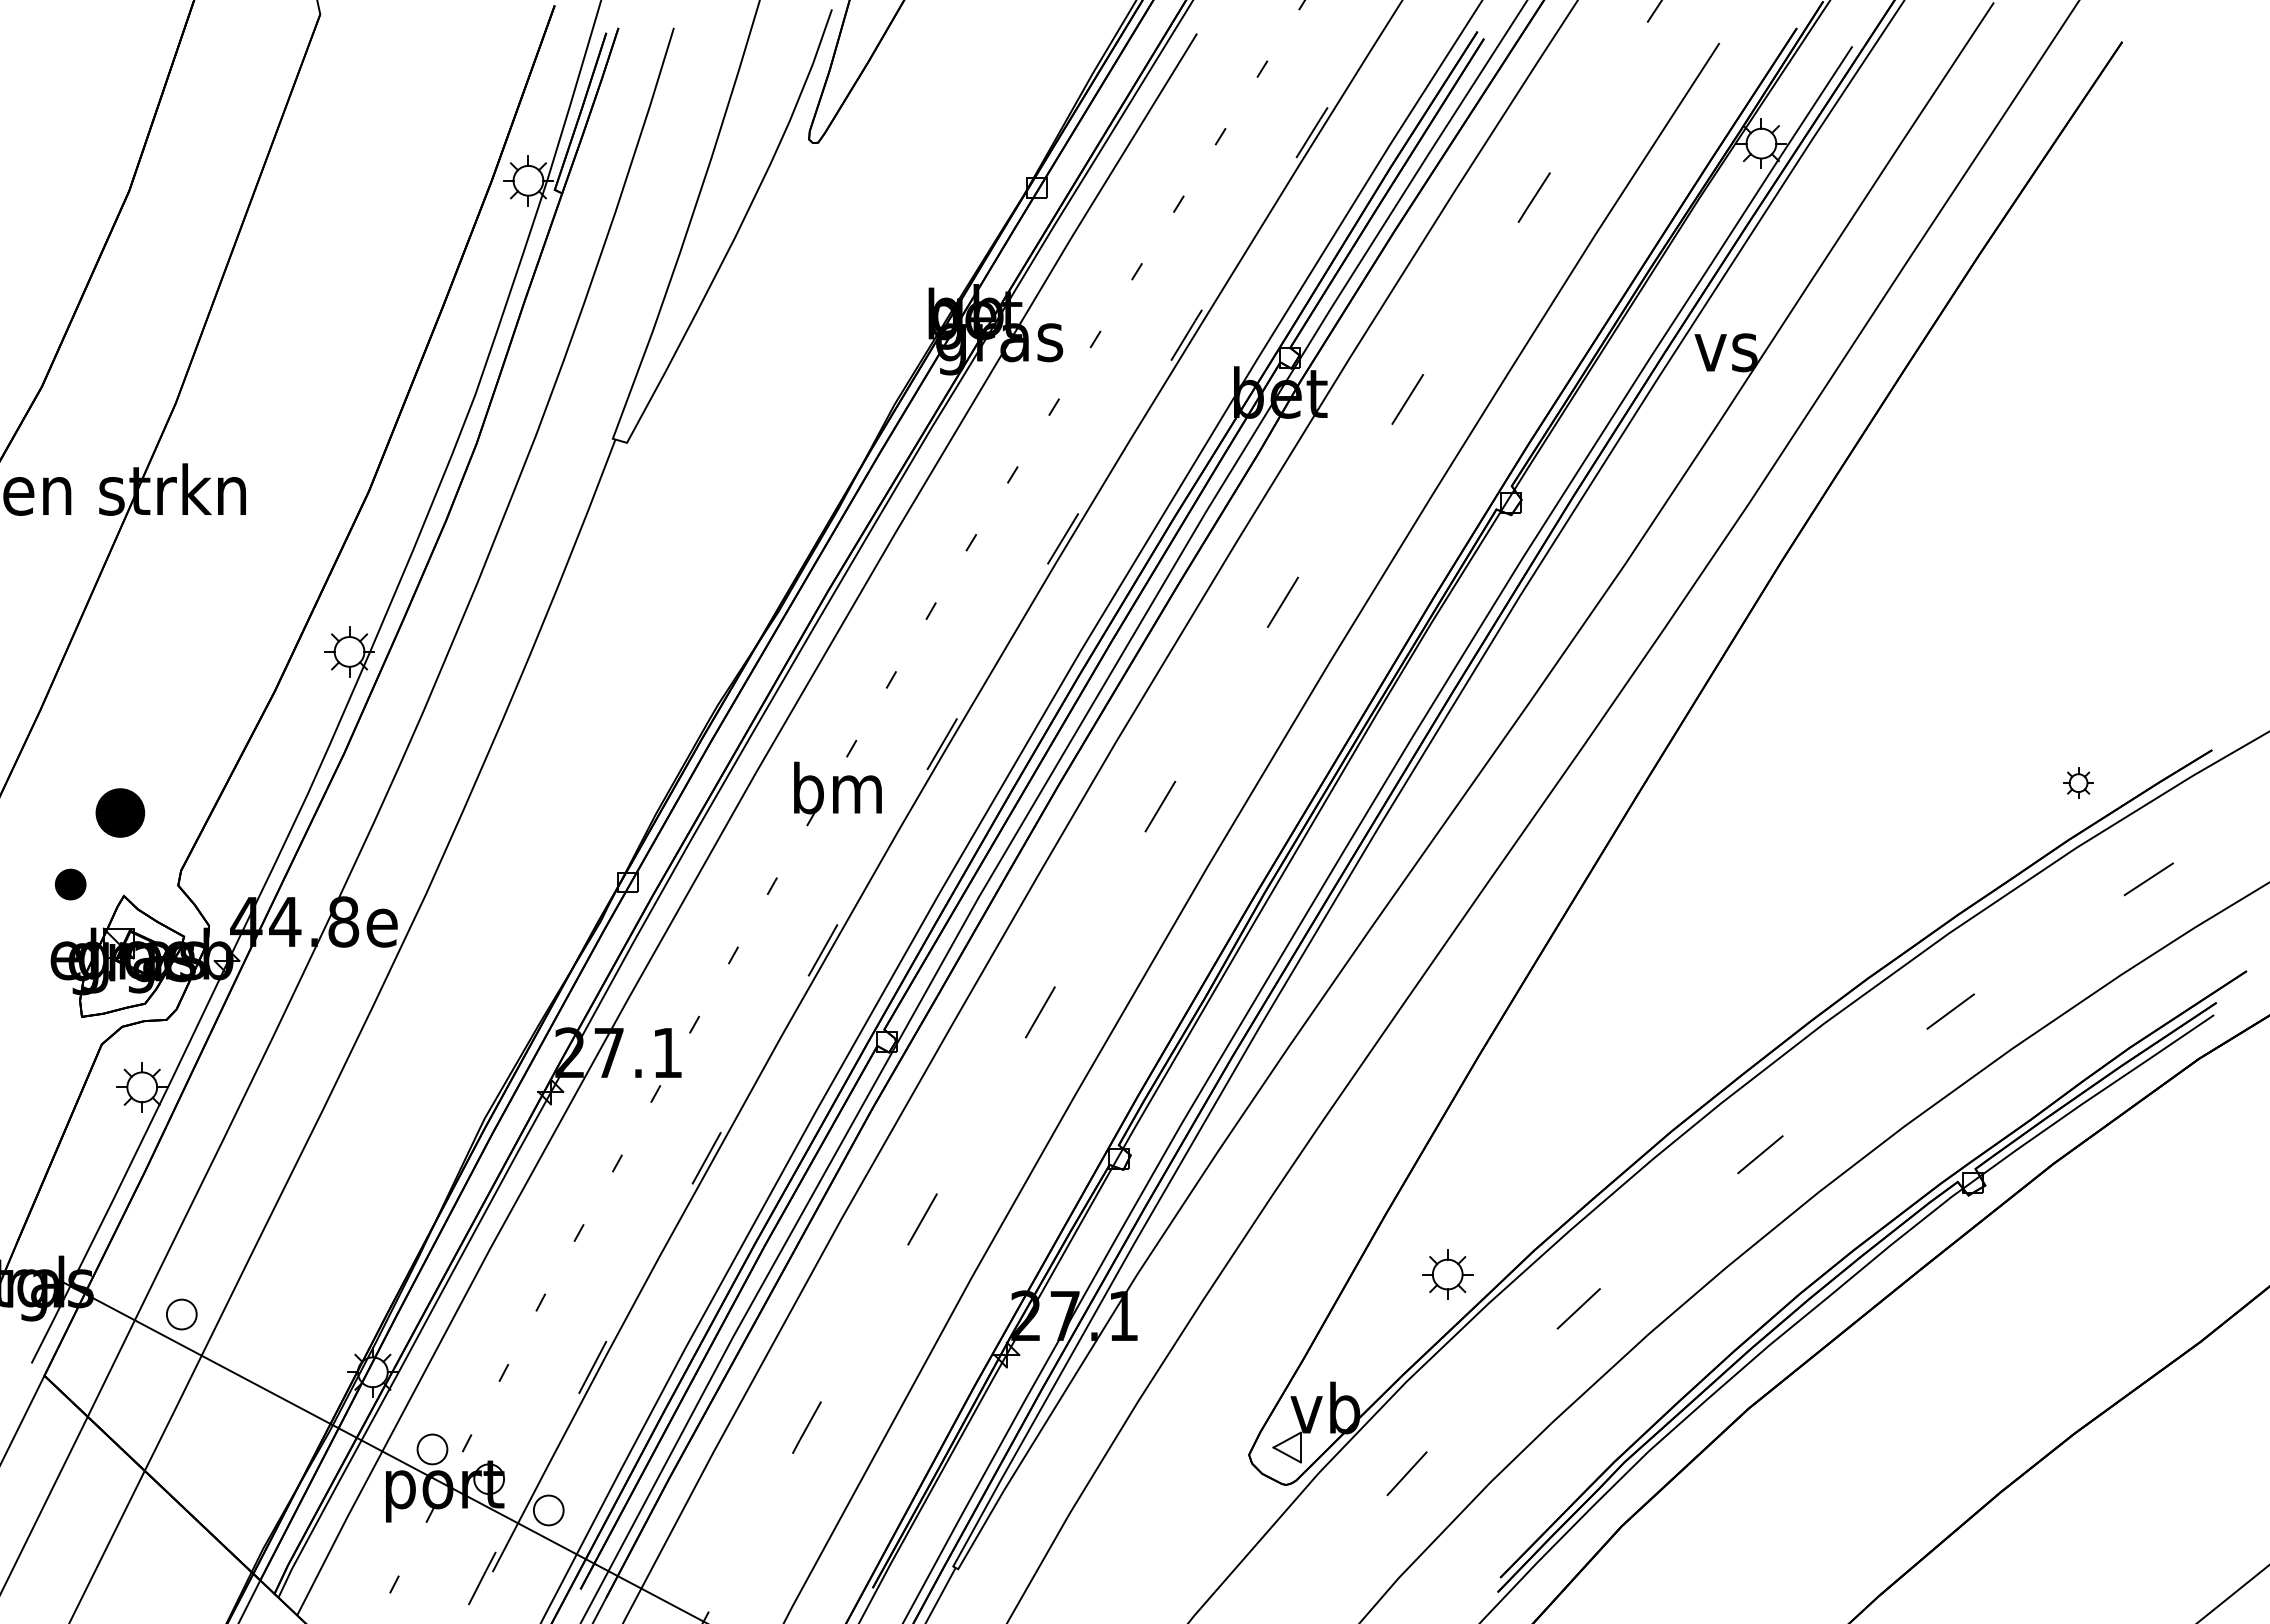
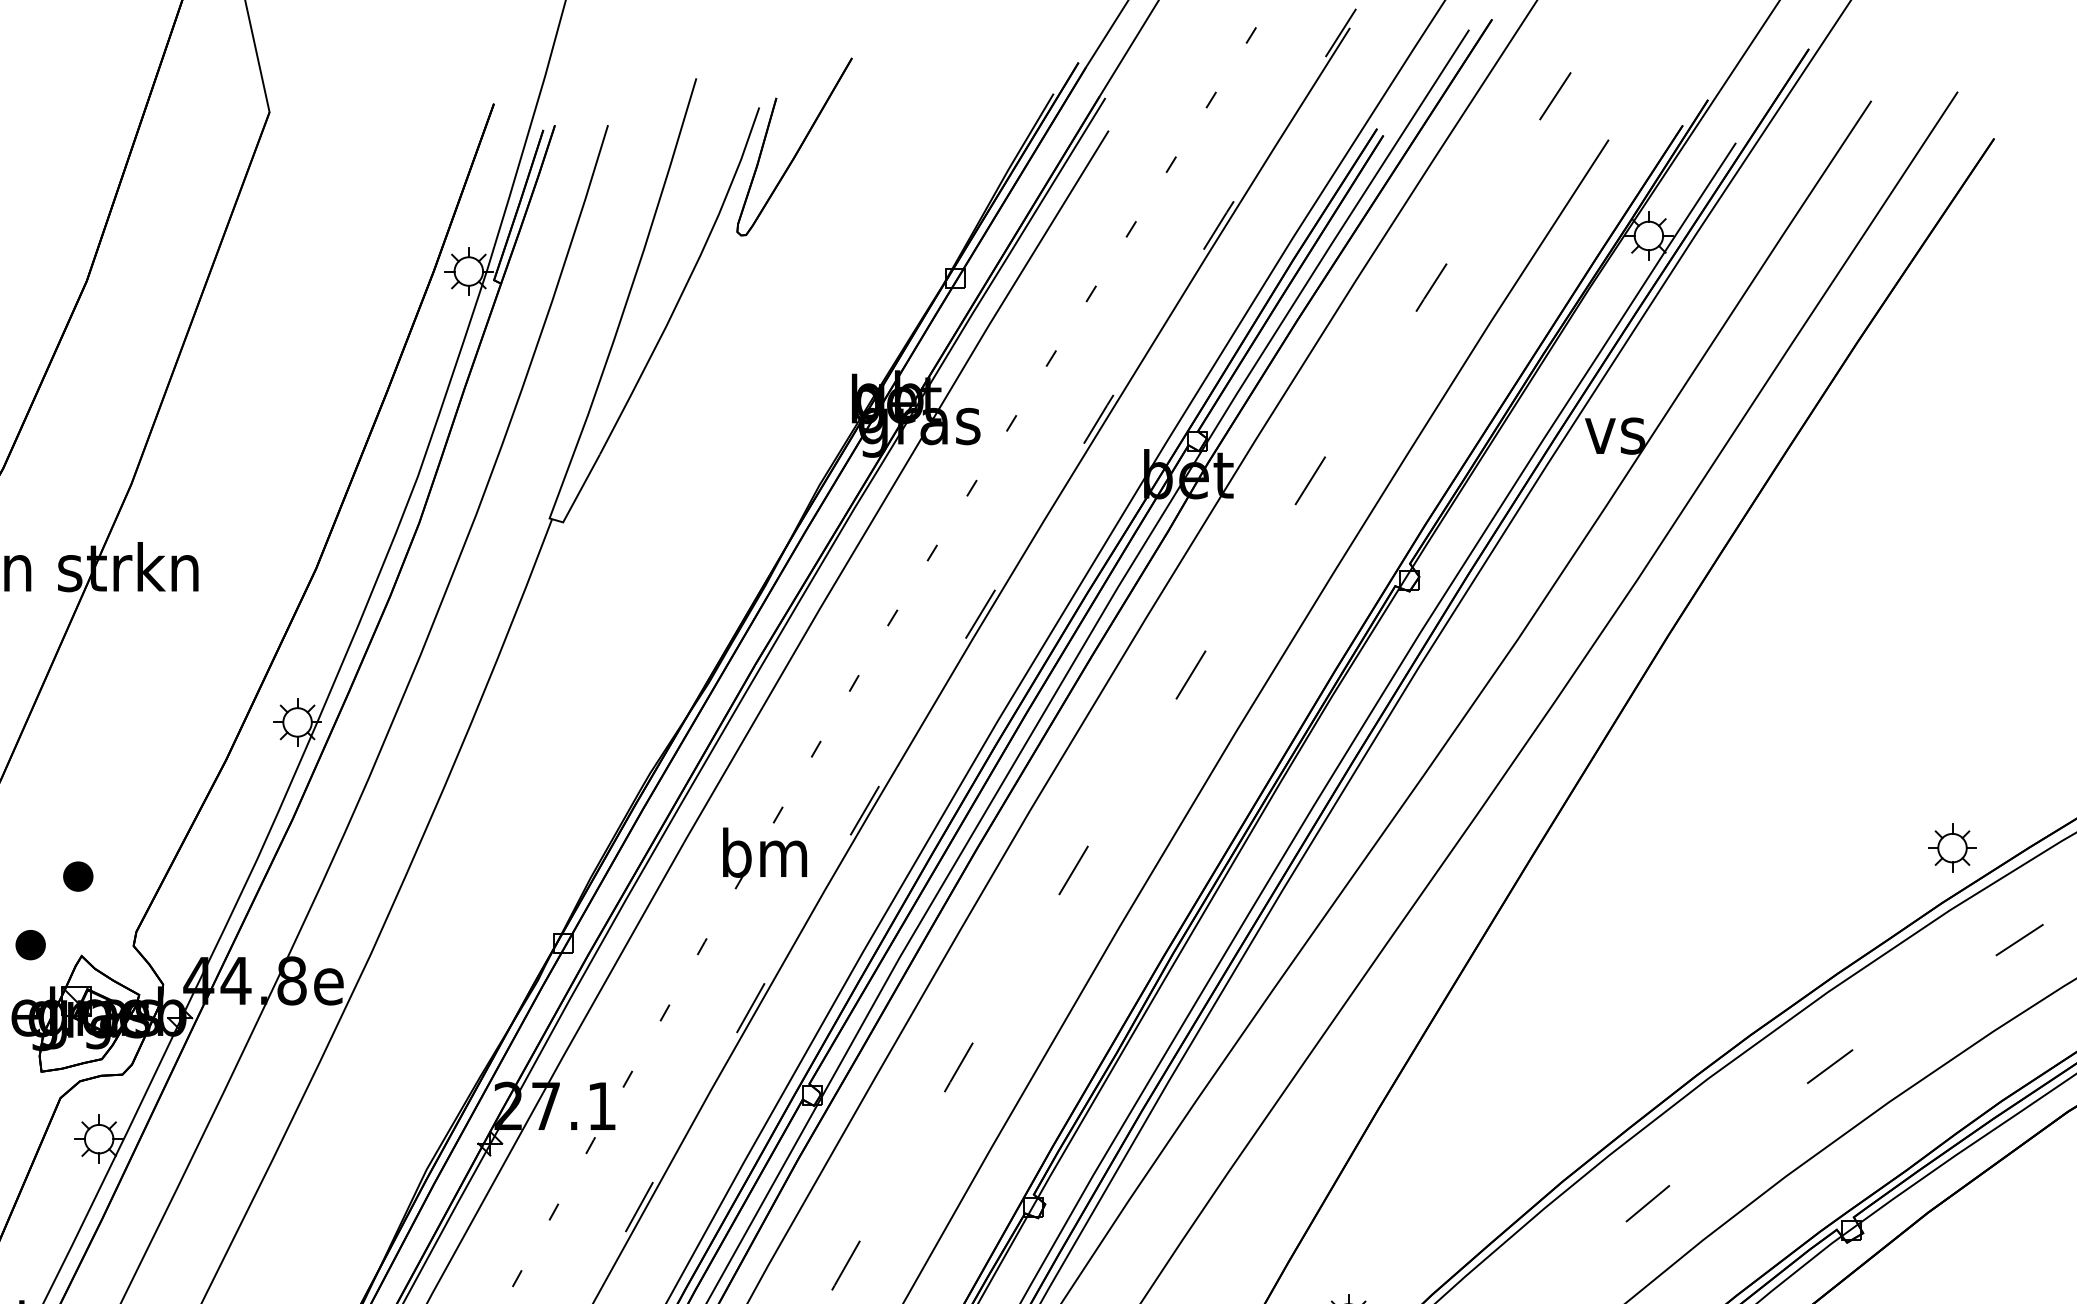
part: (2078, 782) -> (1952, 847), size x1.67
part: (120, 812) -> (78, 876), size x0.62

